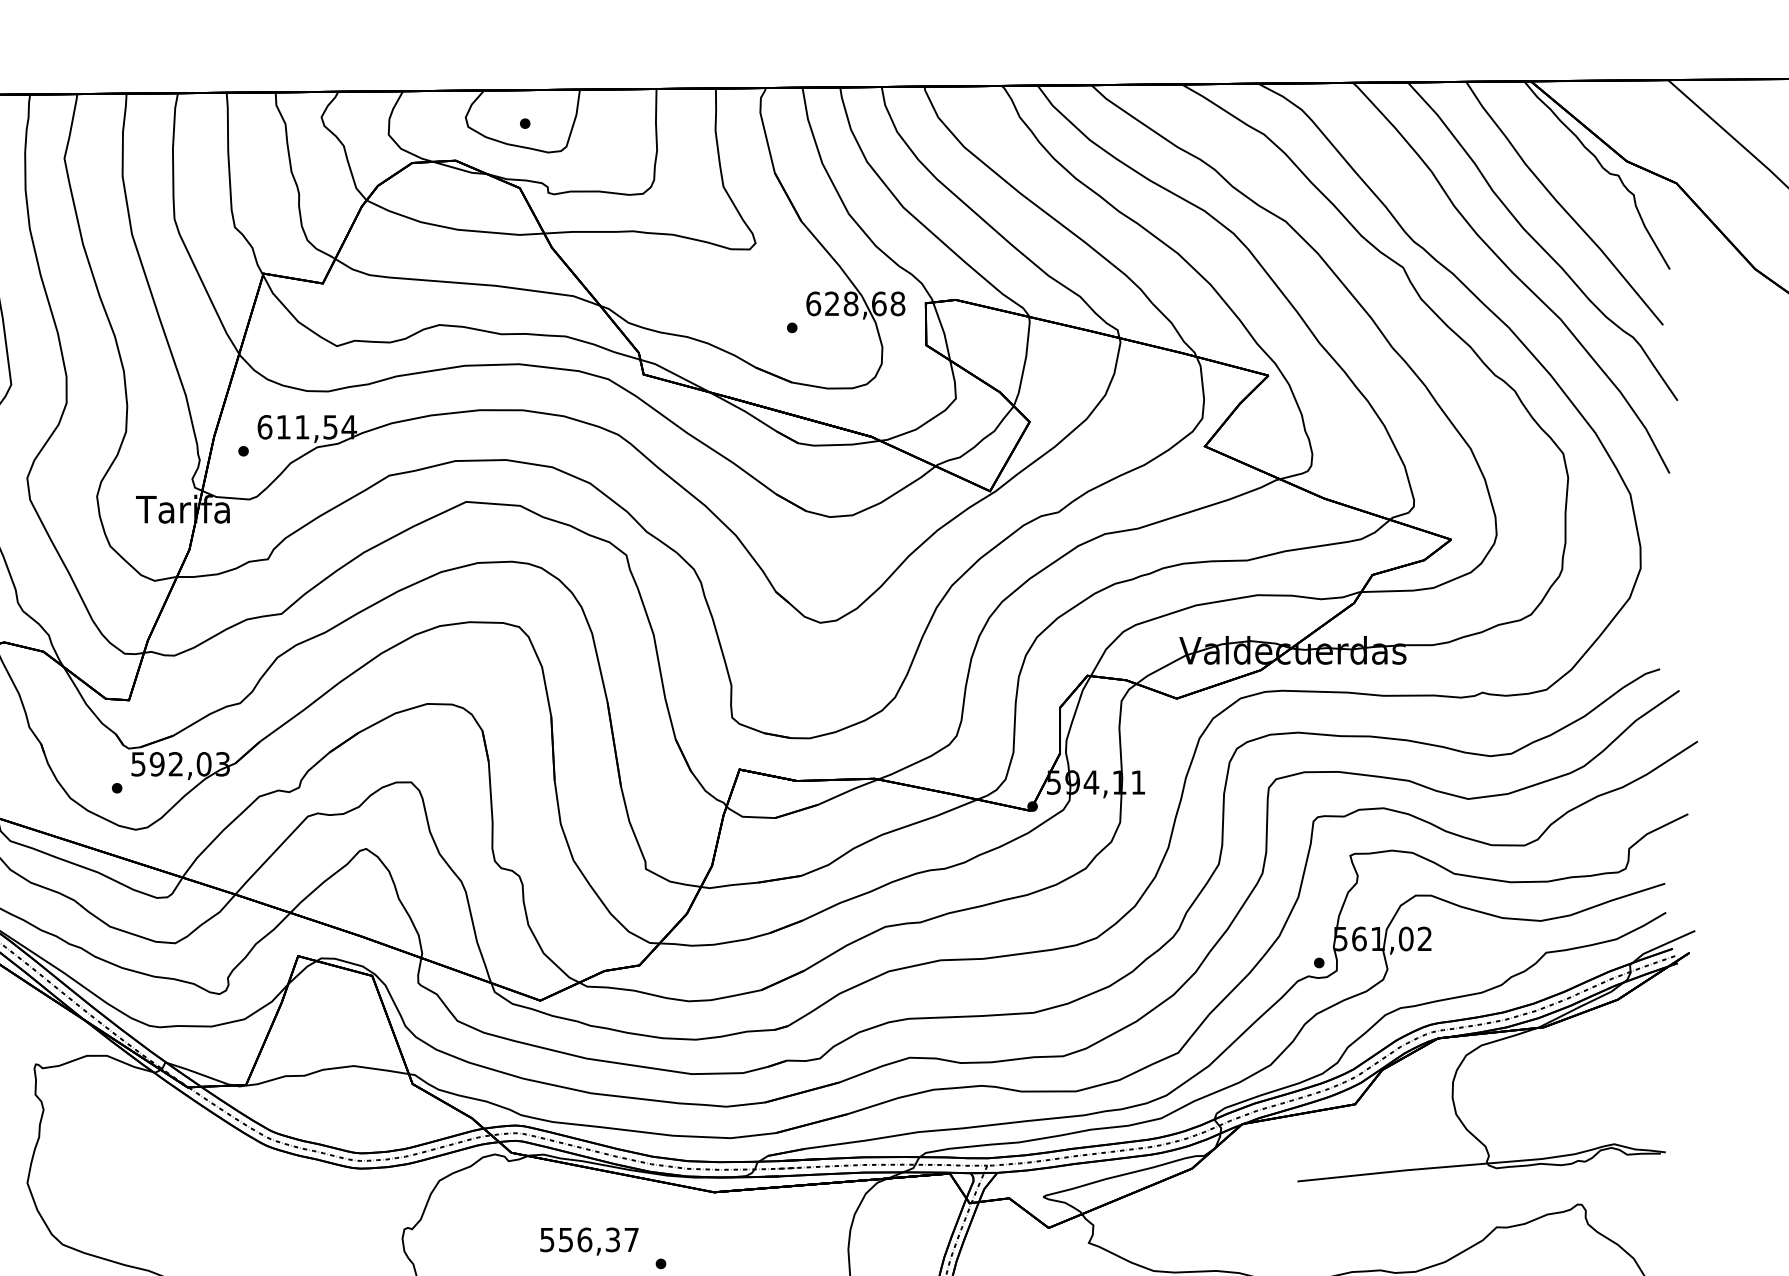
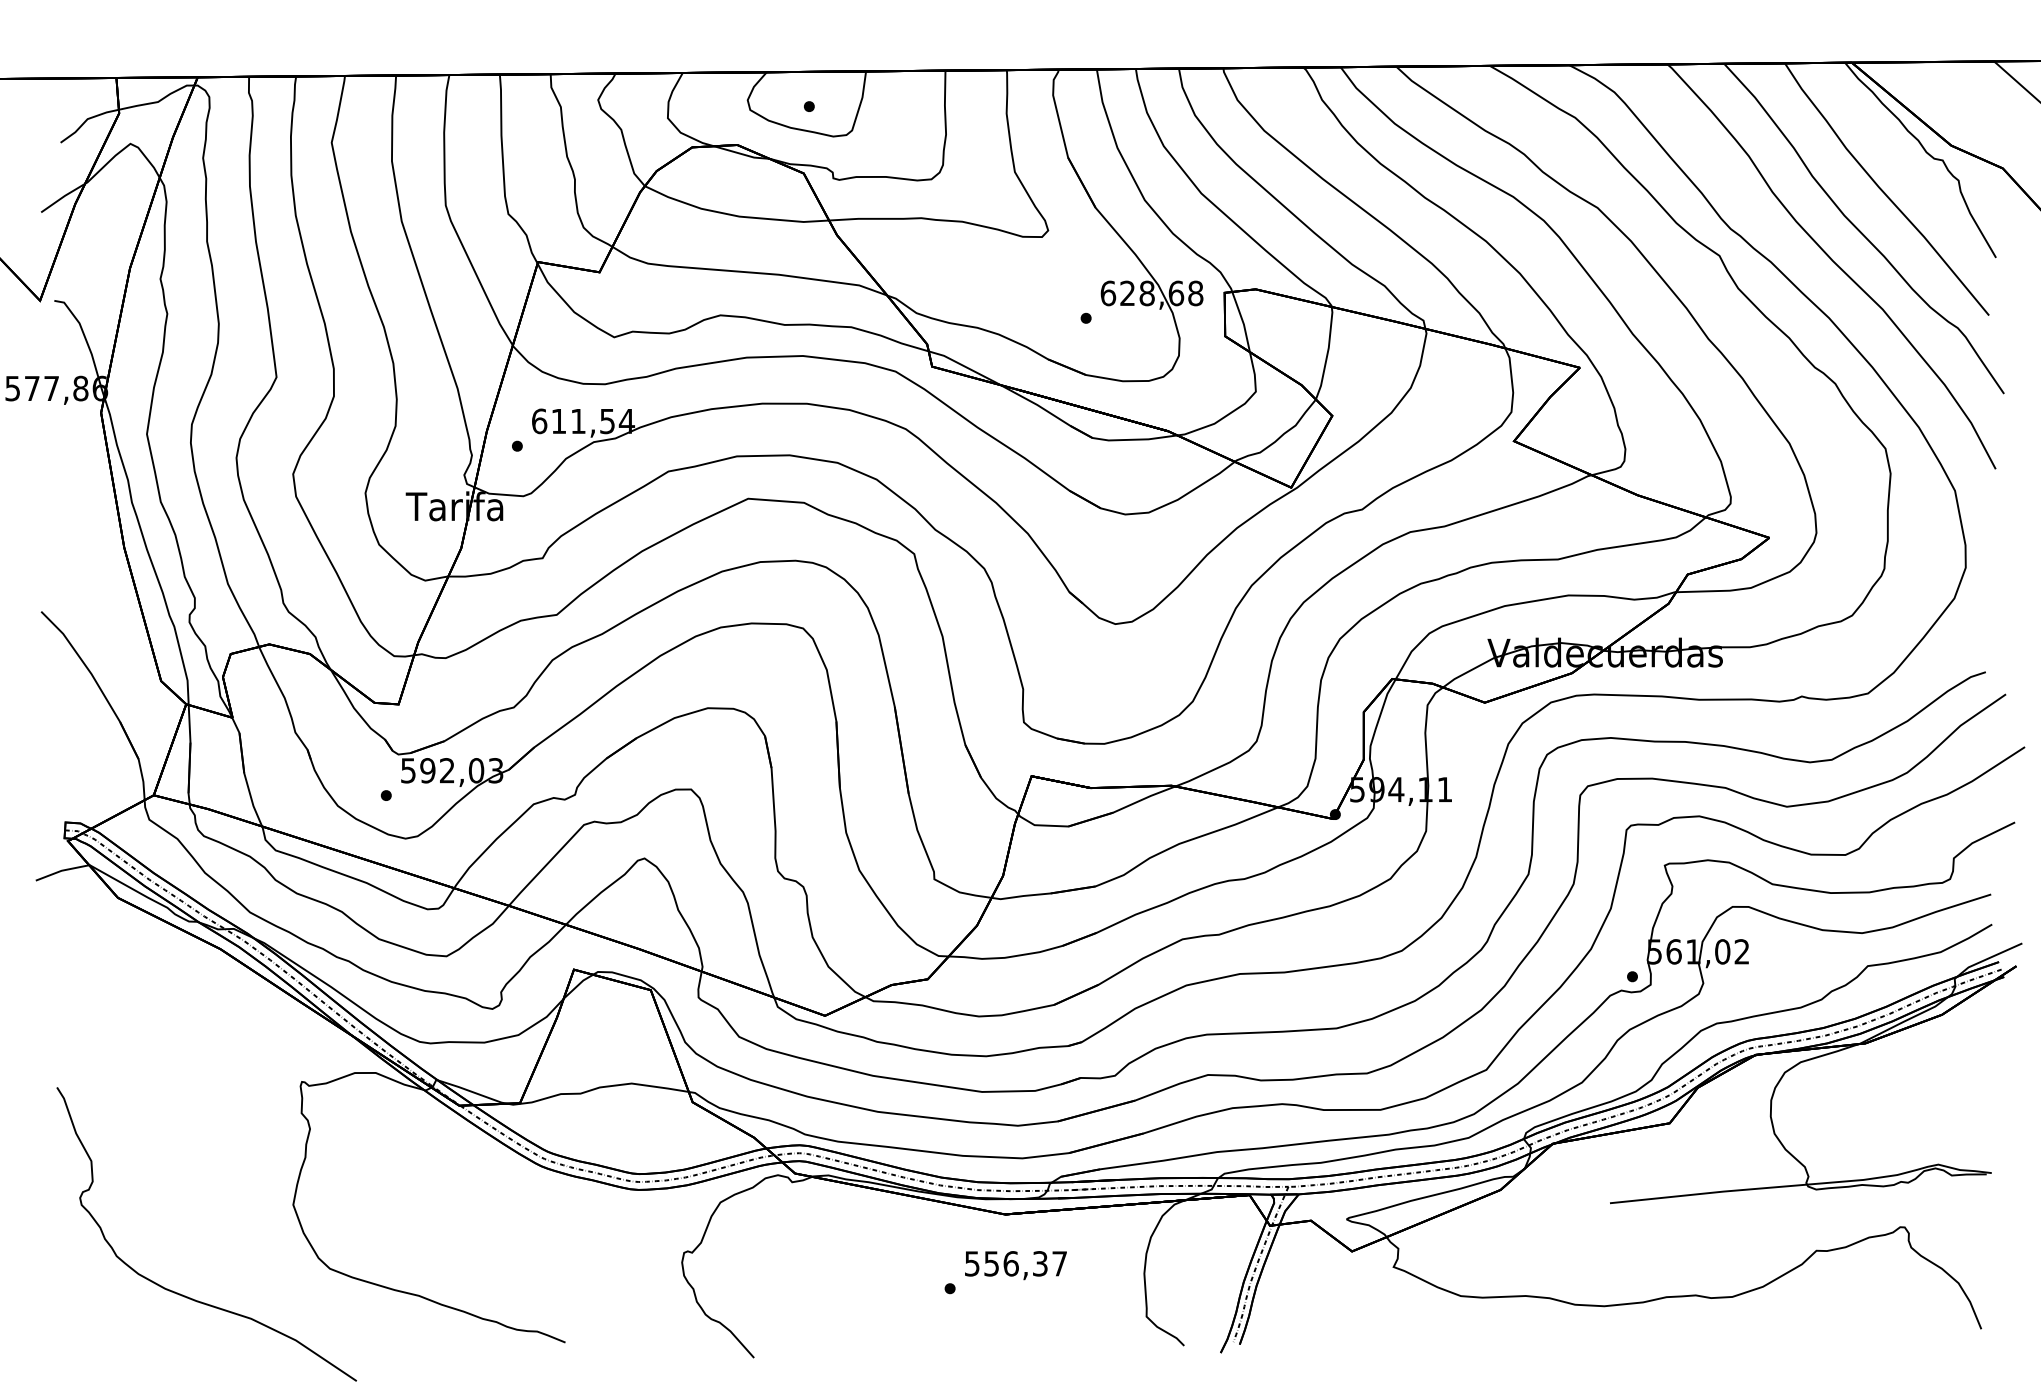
text: (589, 1241) -> (1015, 1265), moved

